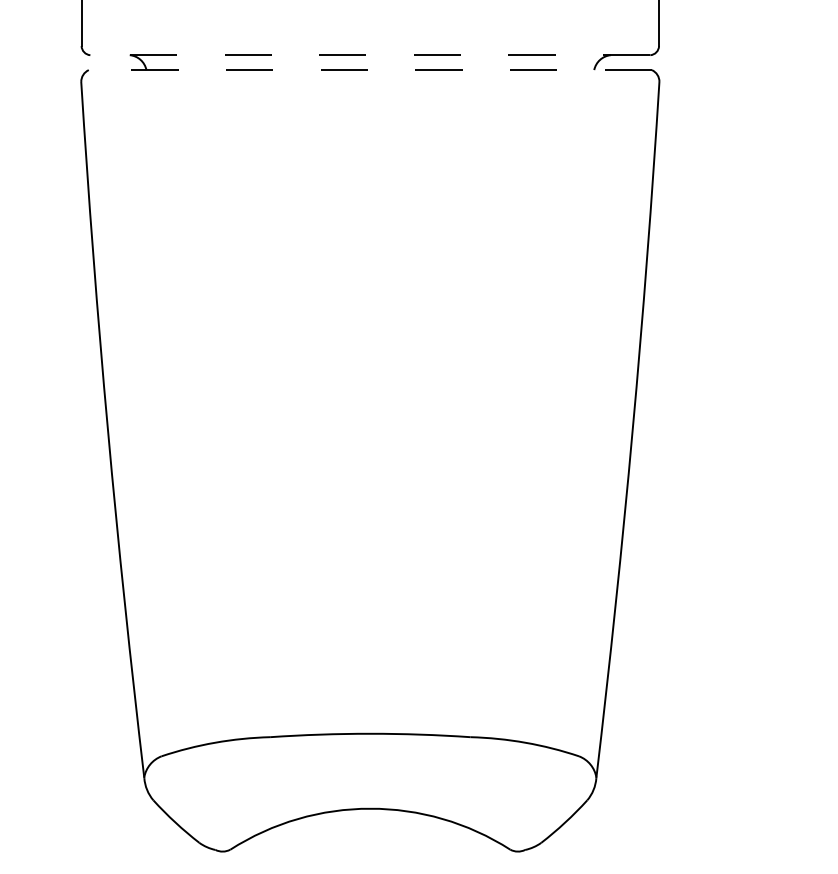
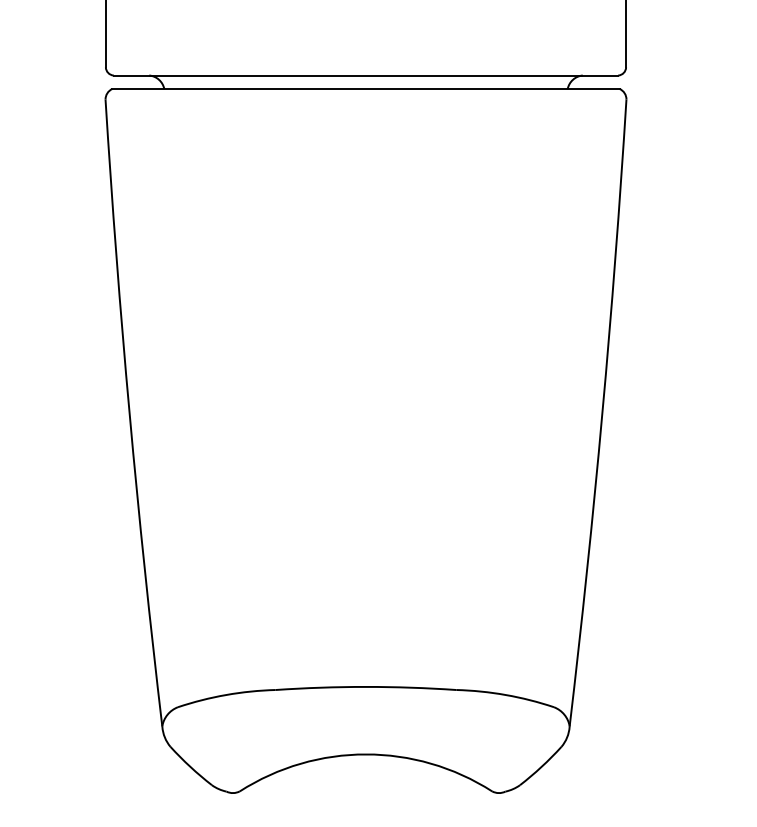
line: (369, 55) -> (365, 75), dashed -> solid
line: (369, 69) -> (365, 88), dashed -> solid

